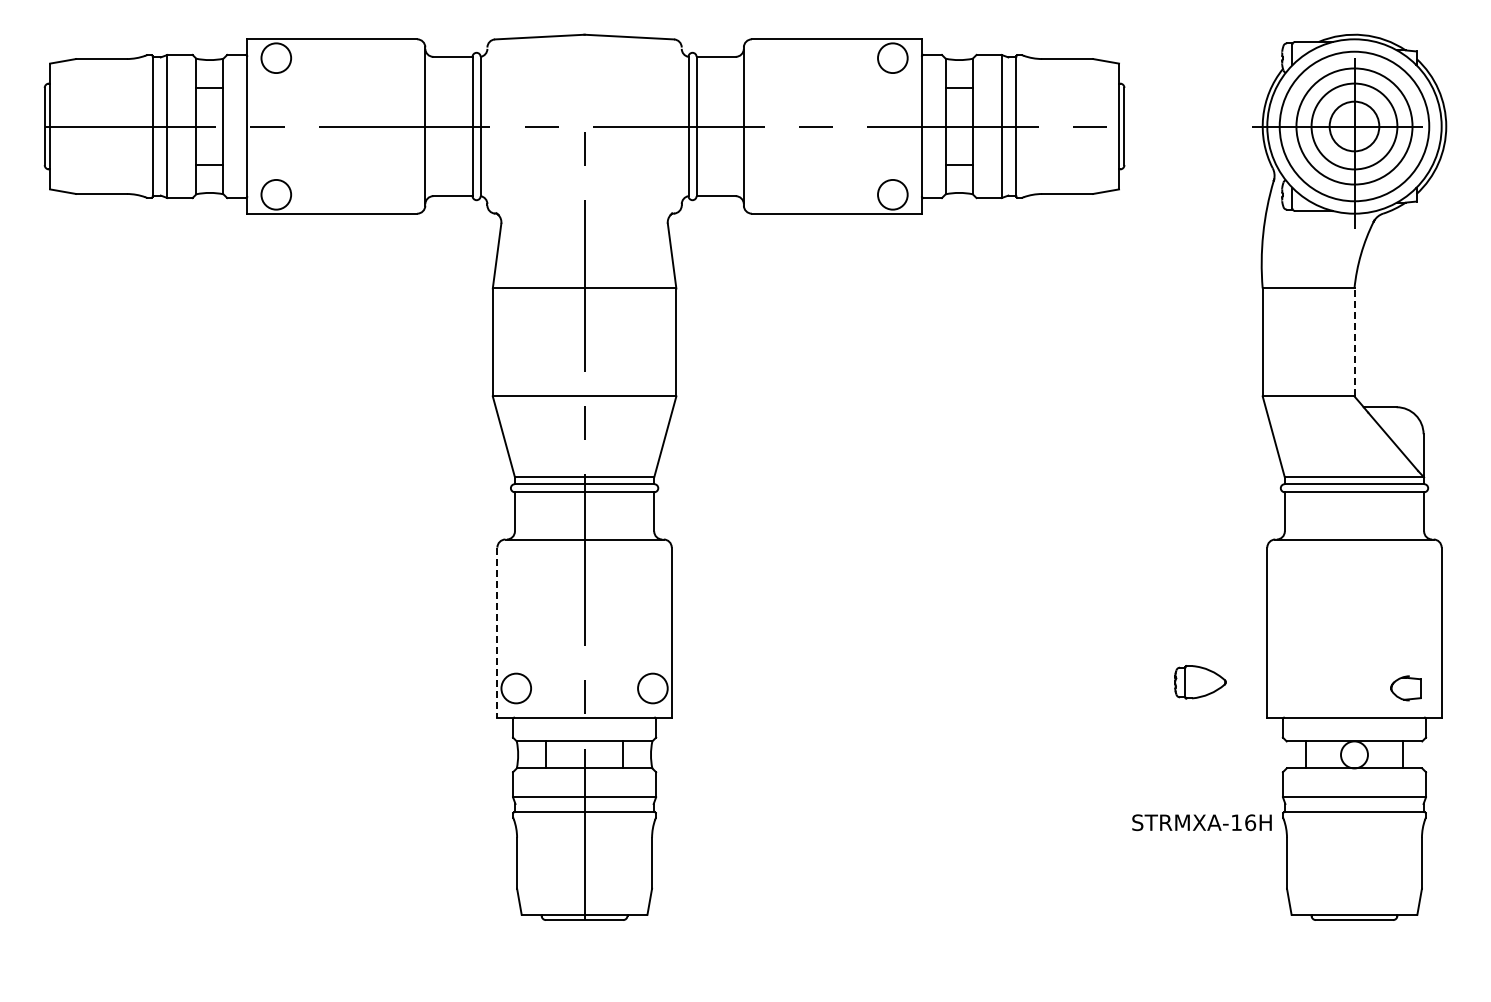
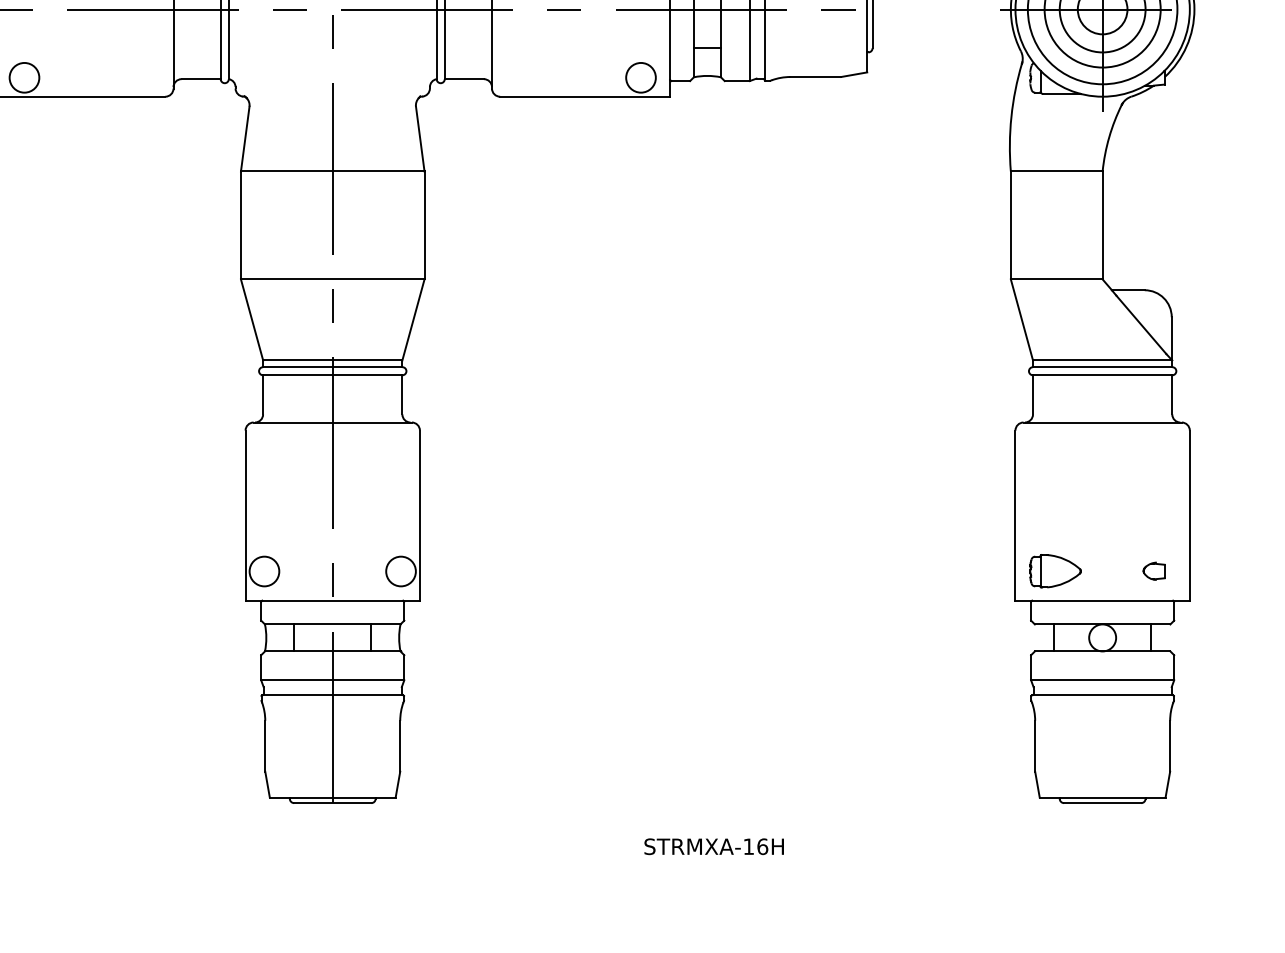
line: (1354, 342) -> (1102, 225), dashed -> solid
line: (497, 633) -> (245, 516), dashed -> solid
part: (1200, 682) -> (1055, 571), moved
part: (1405, 687) -> (1153, 570), size x0.71
text: (1201, 822) -> (713, 846), moved

